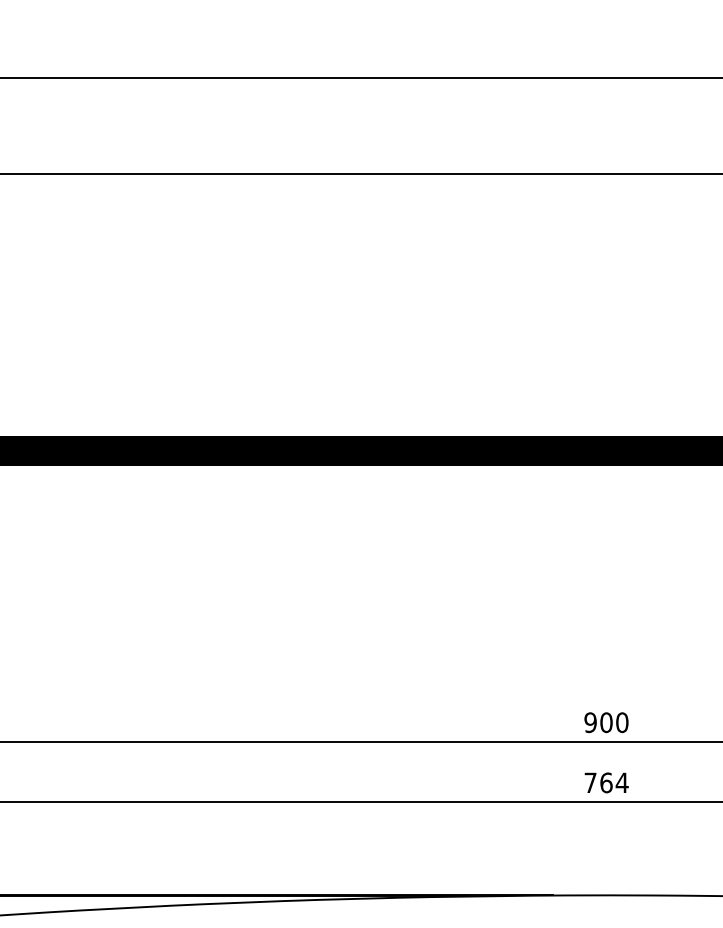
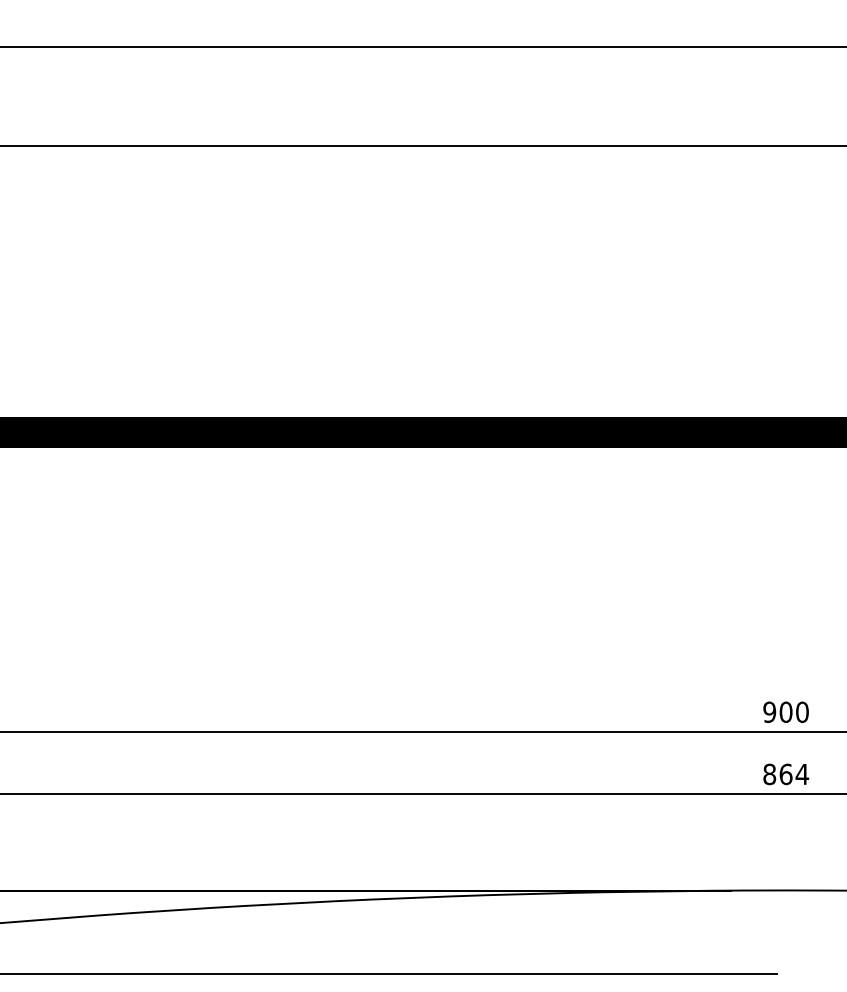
text: (590, 782) -> (769, 774), 764 -> 864

